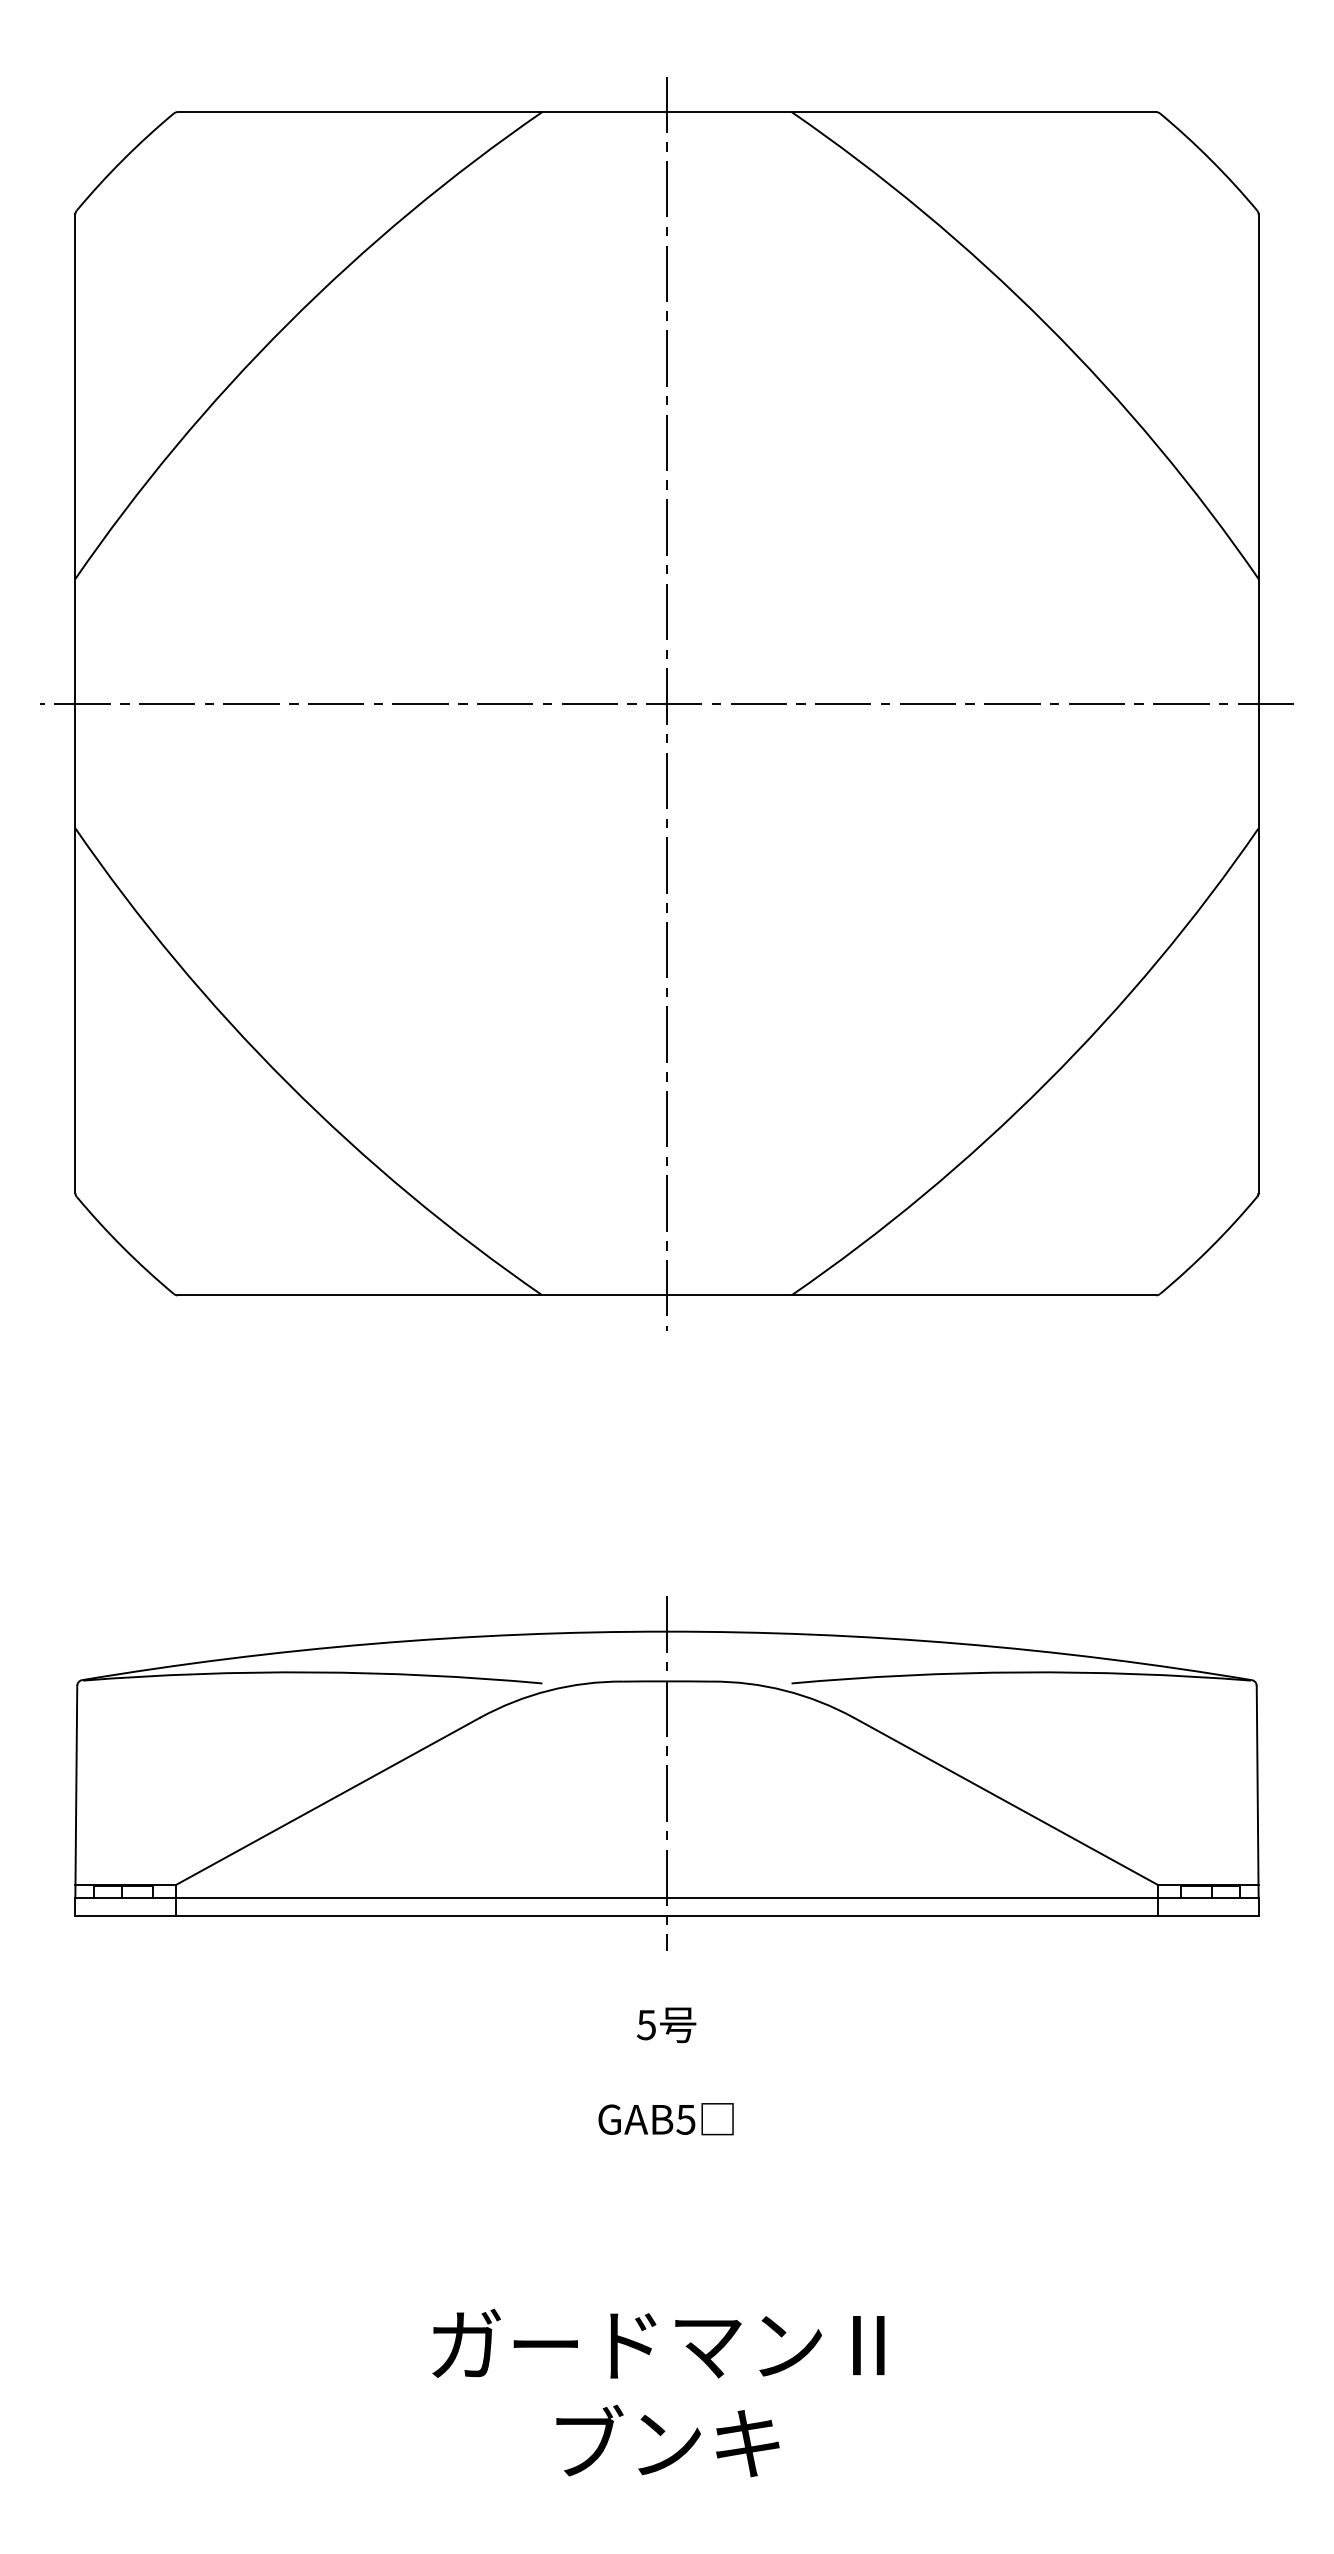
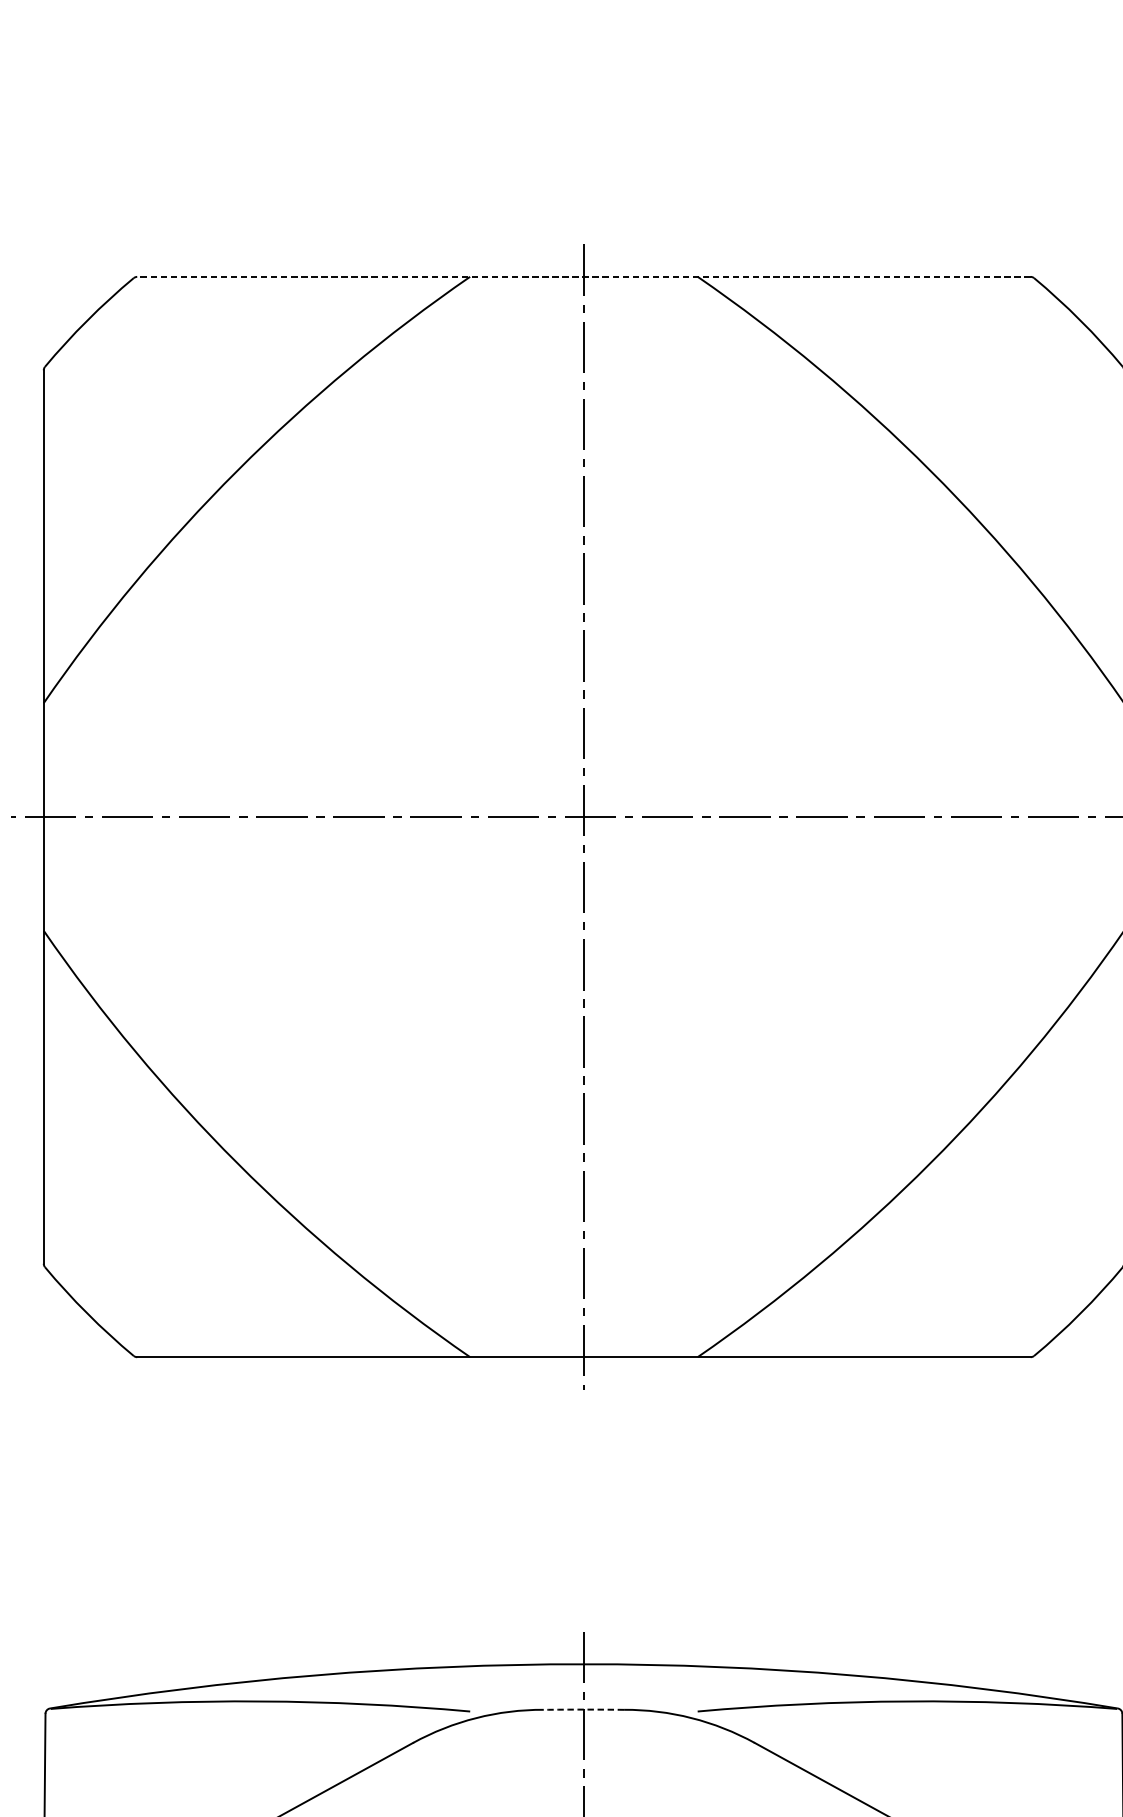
line: (666, 112) -> (583, 277), solid -> dashed
arc: (666, 1681) -> (583, 1709), solid -> dashed

